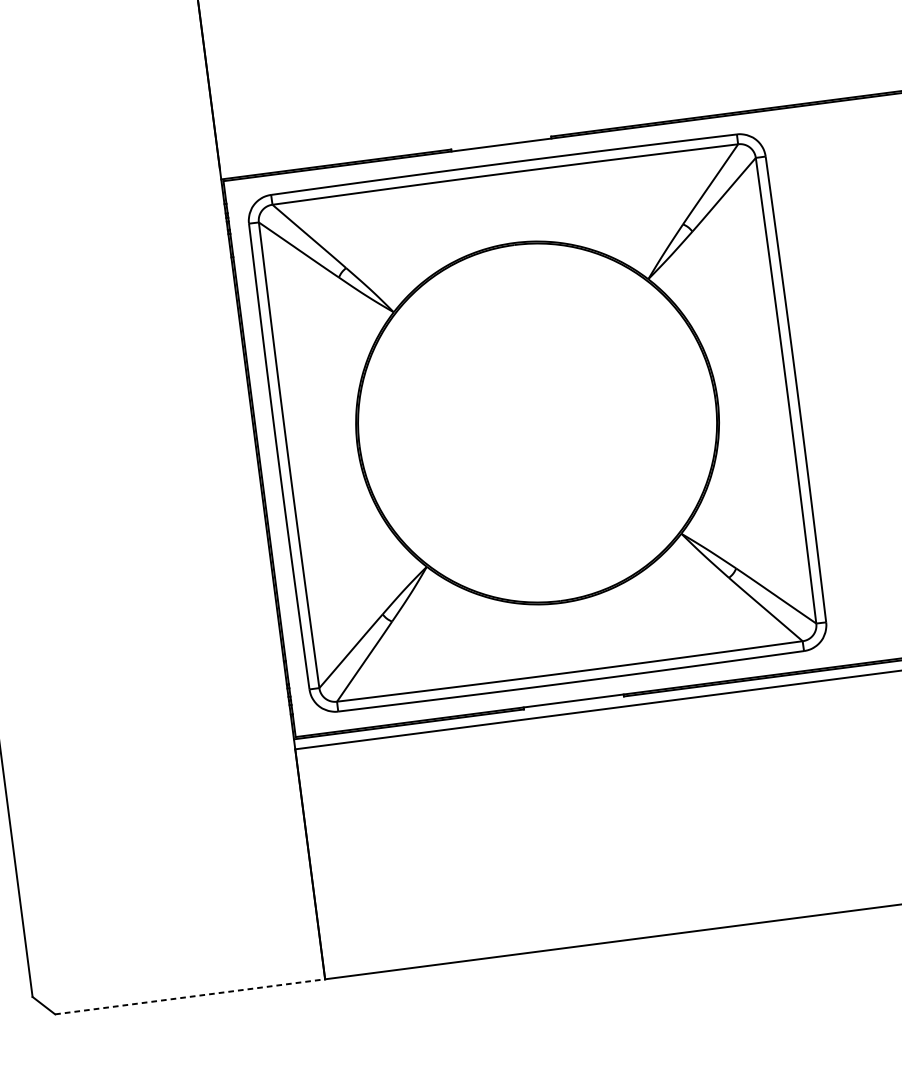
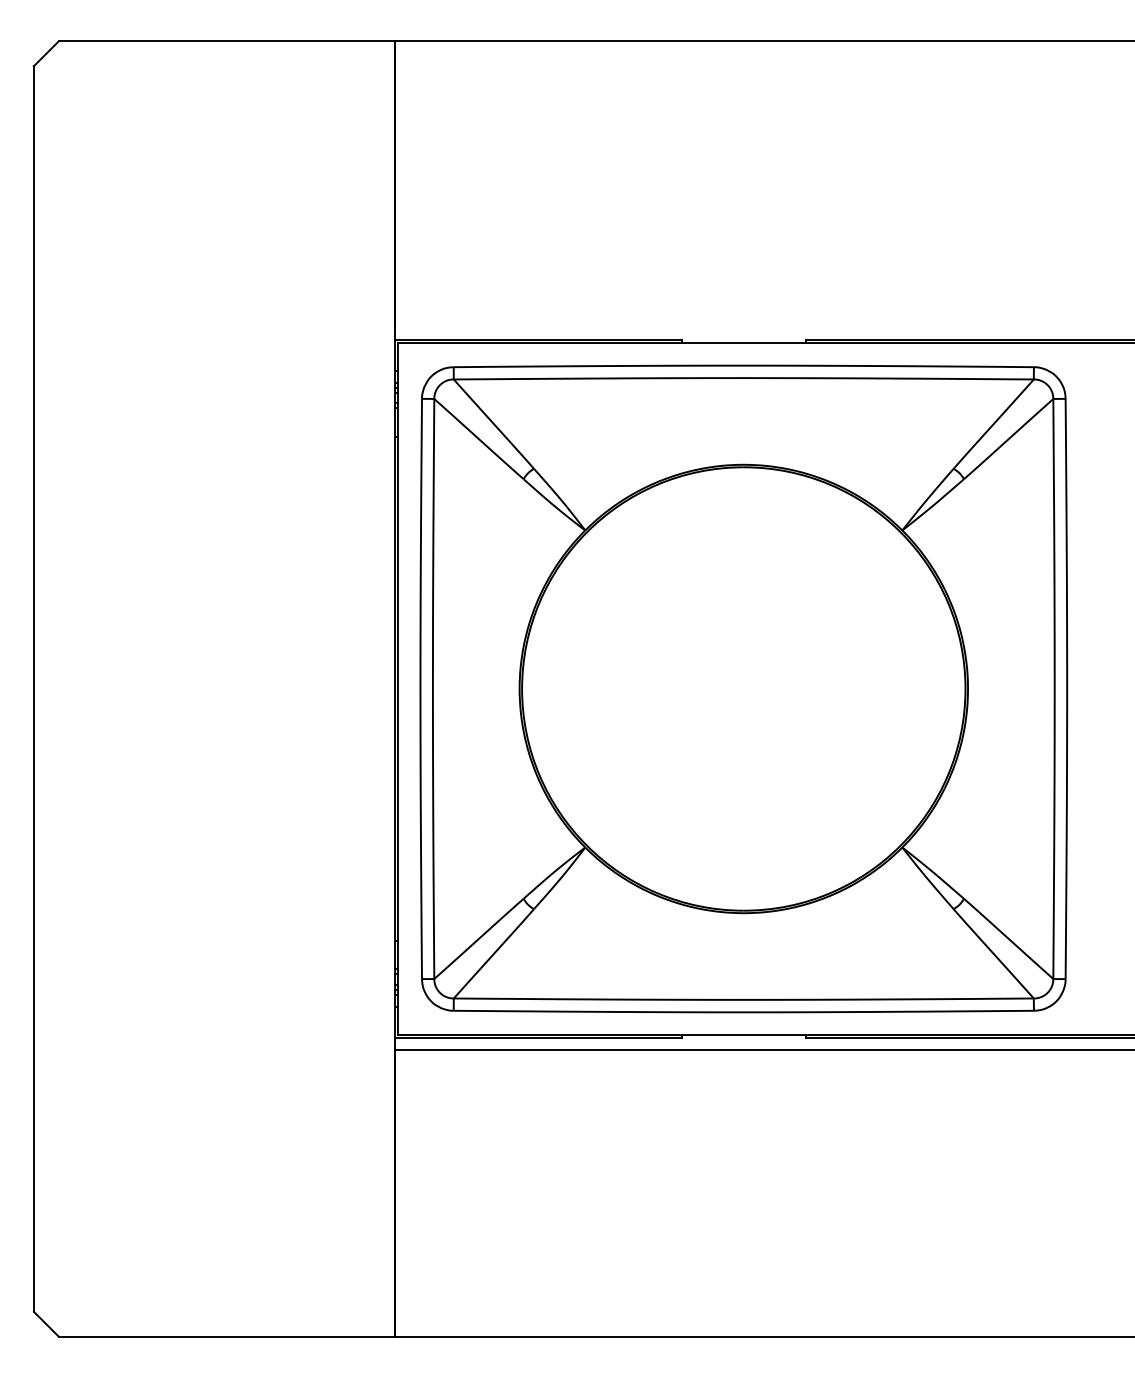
line: (190, 996) -> (227, 1336), dashed -> solid

